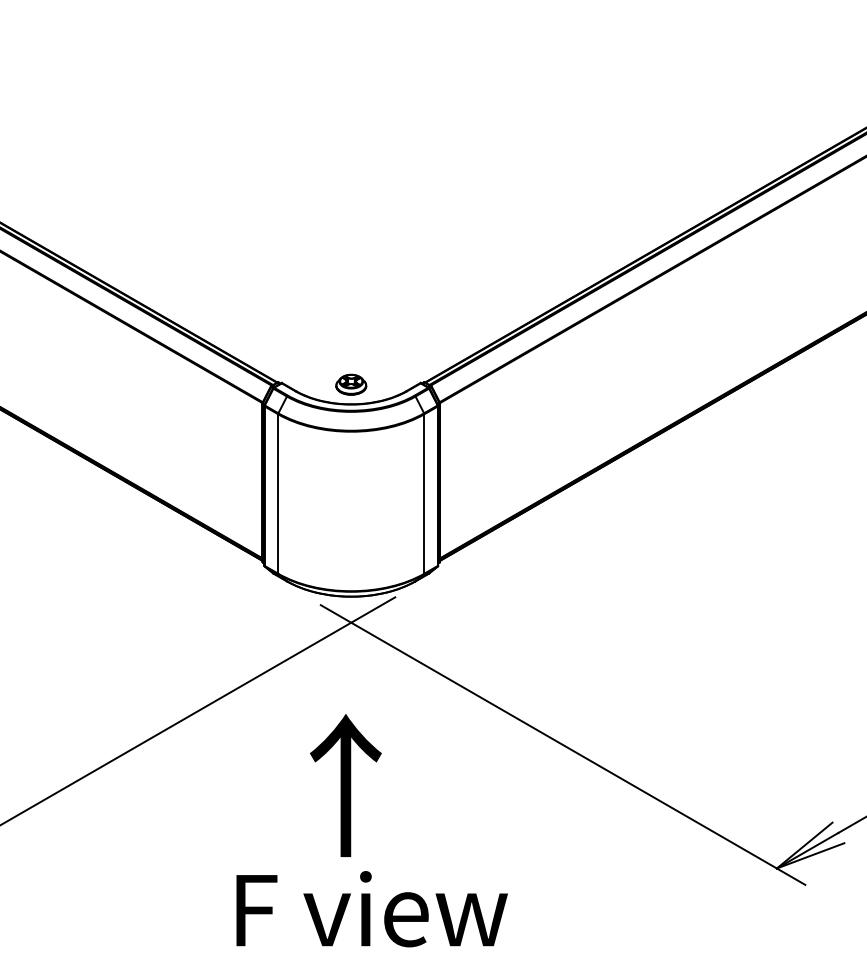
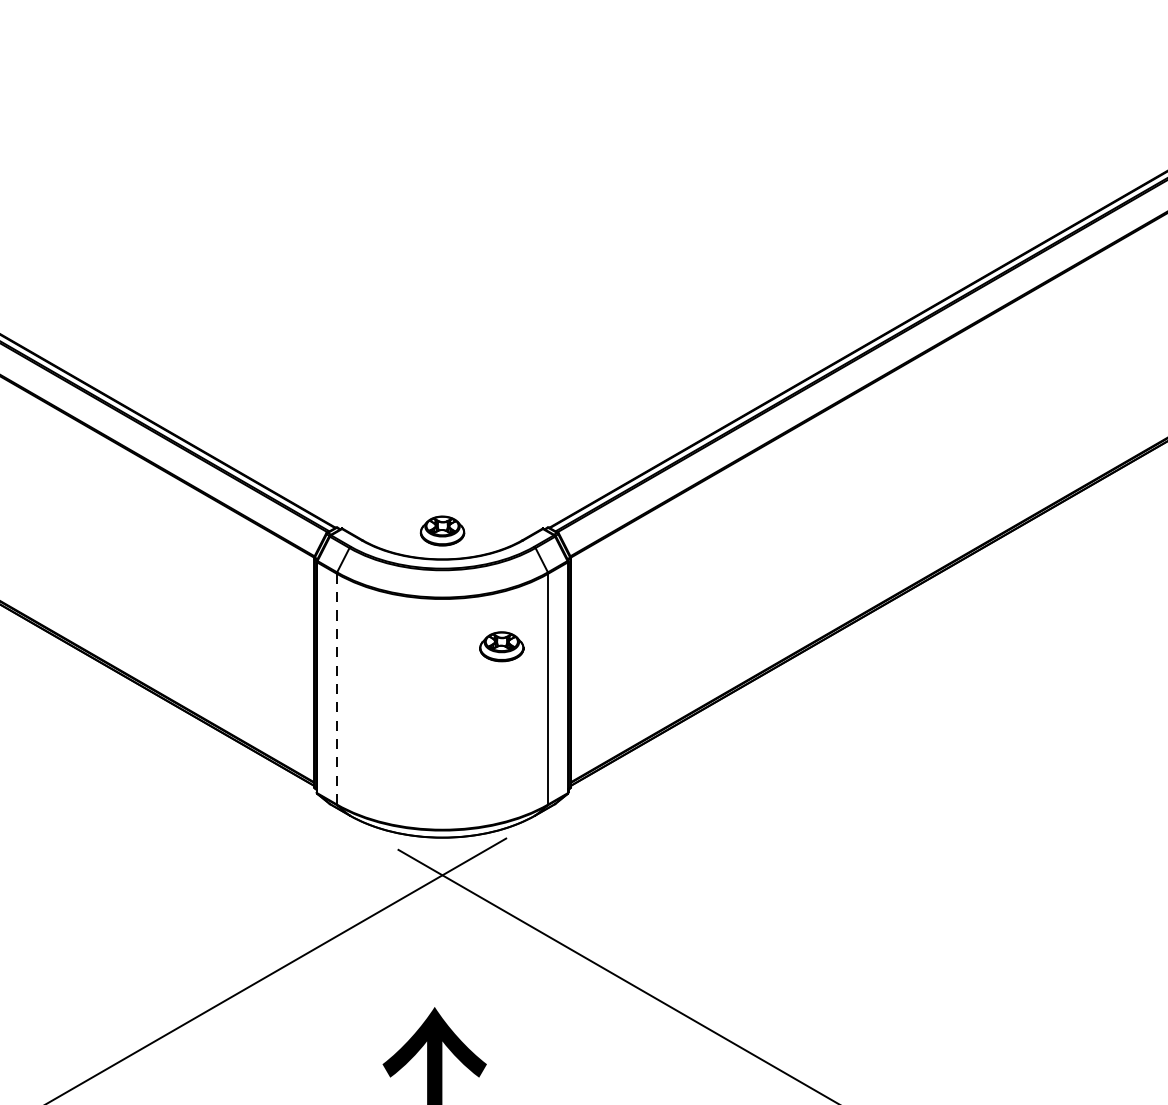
part: (392, 464) -> (502, 646), added
line: (278, 494) -> (337, 689), solid -> dashed

